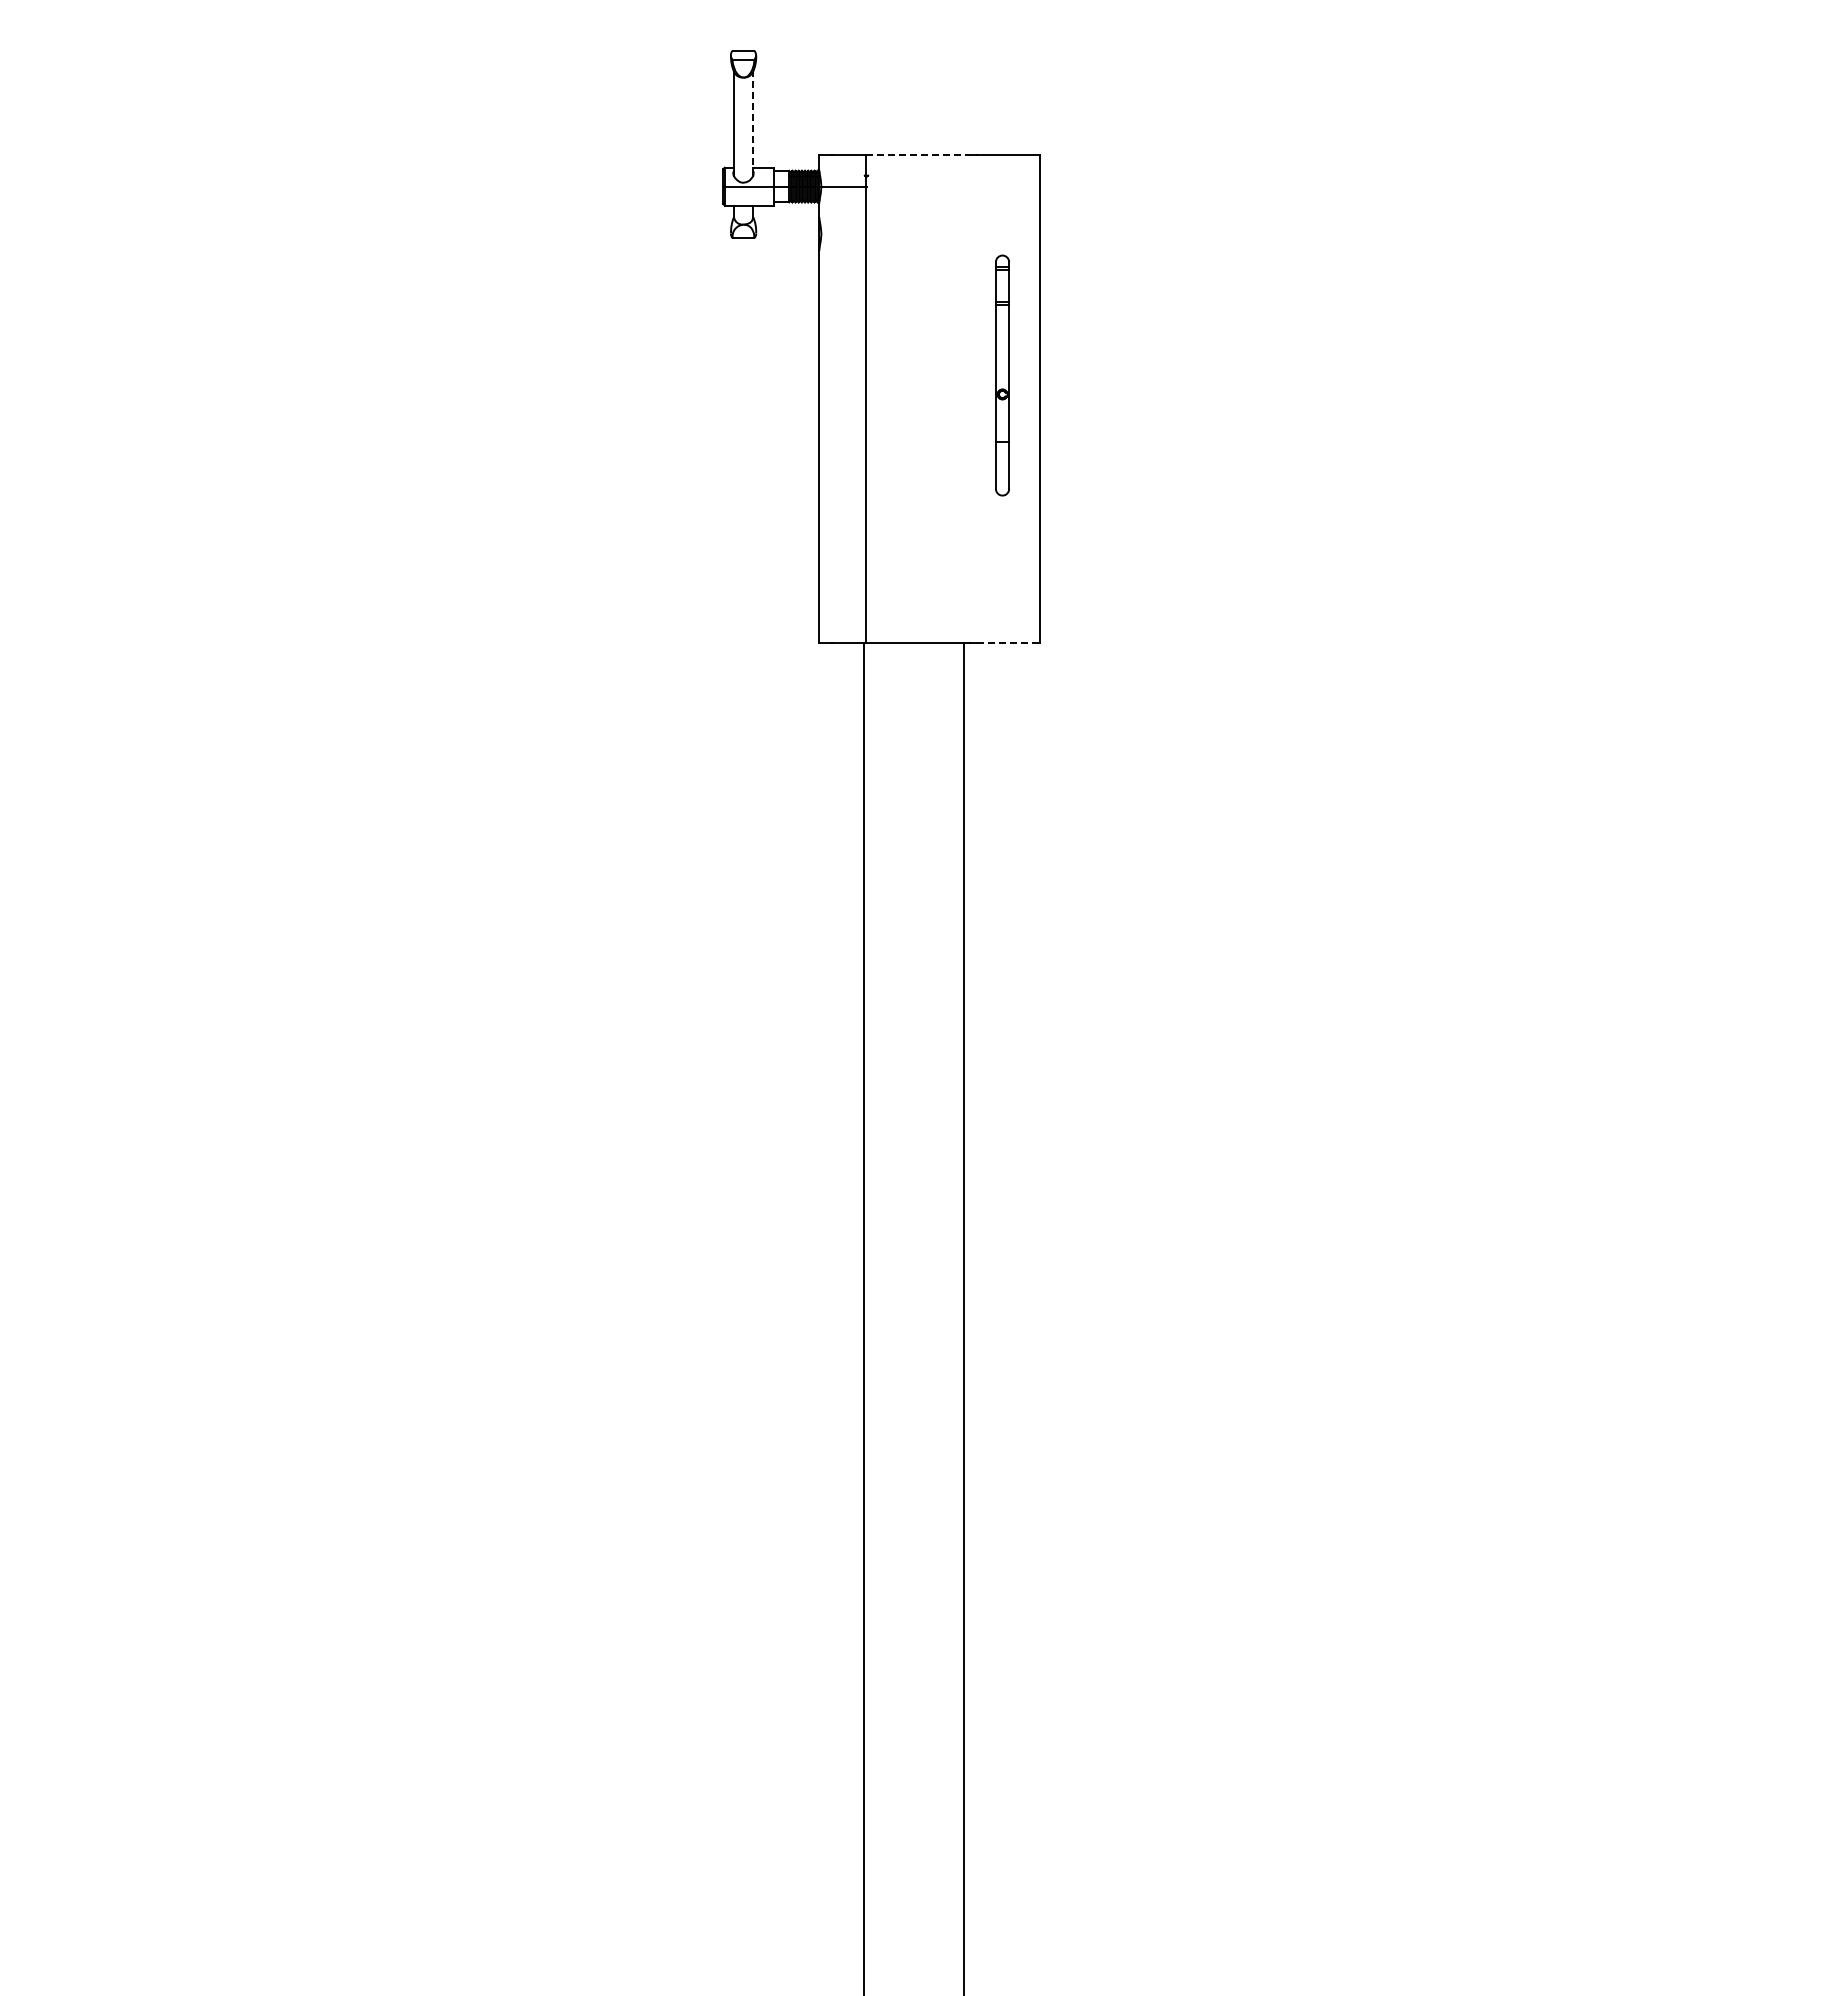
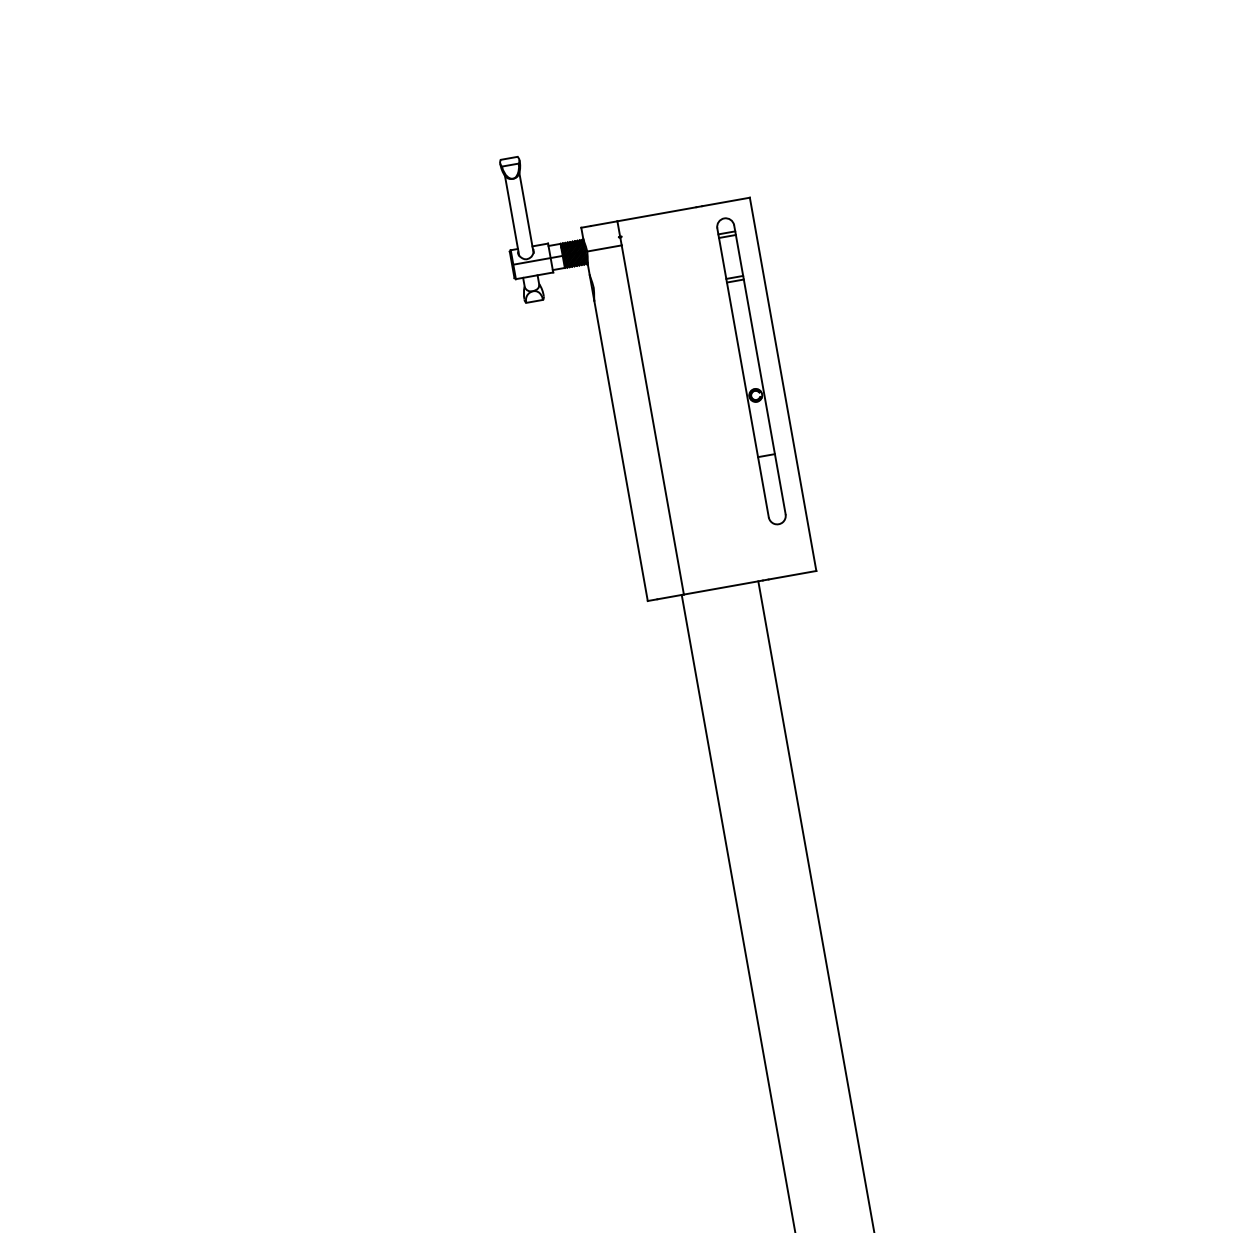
line: (753, 123) -> (526, 212), dashed -> solid
line: (918, 155) -> (657, 214), dashed -> solid
part: (1002, 375) -> (751, 371), size x1.67
line: (1009, 643) -> (793, 575), dashed -> solid

